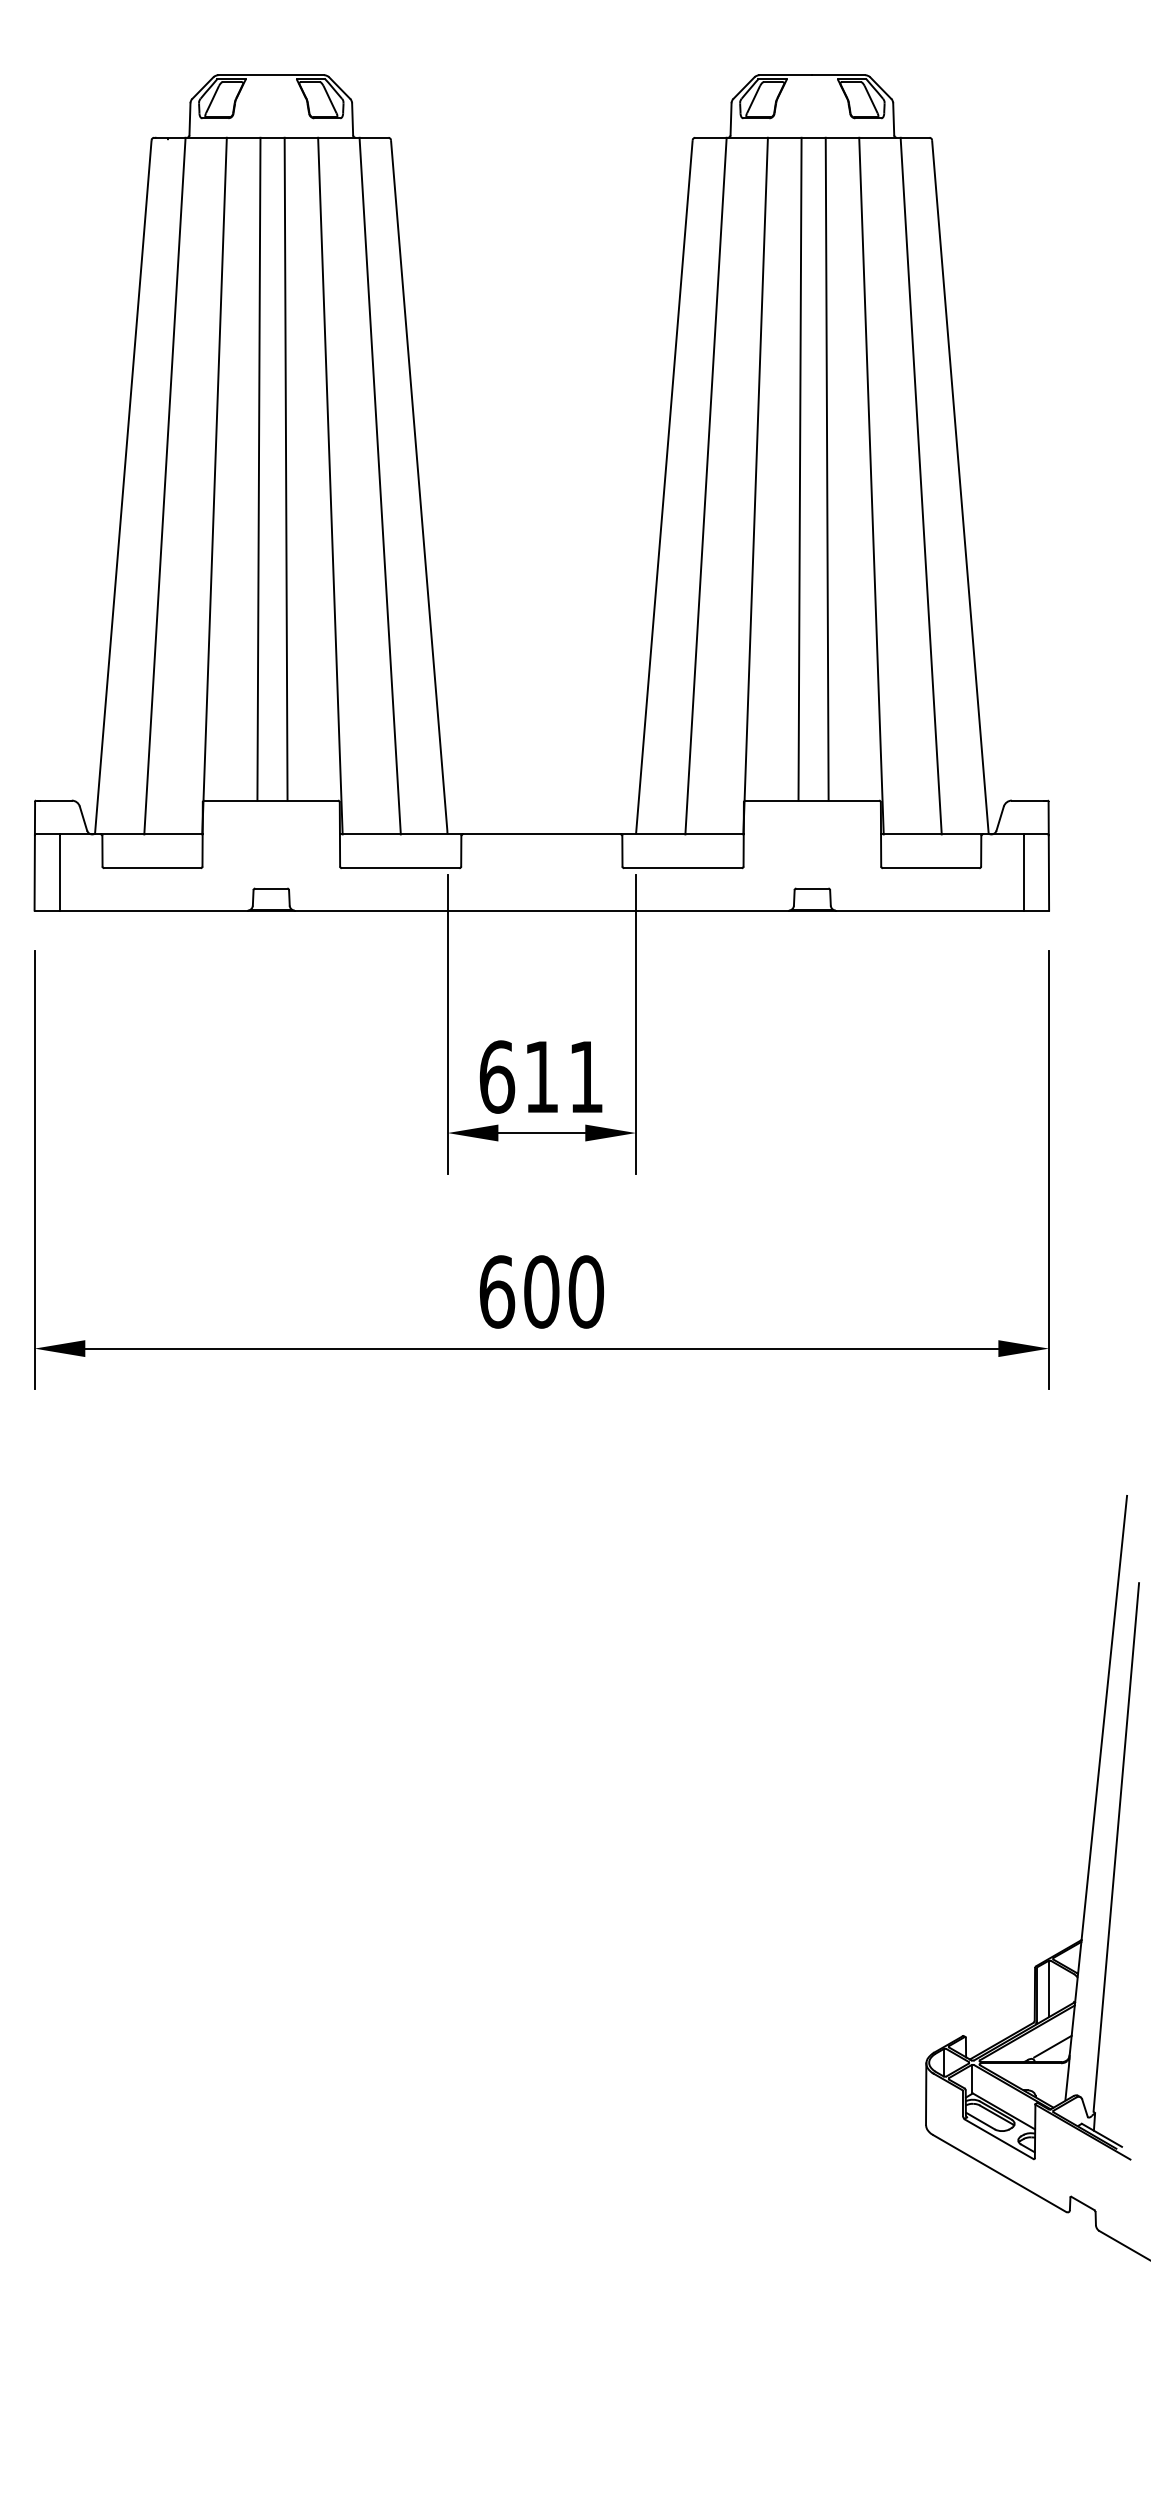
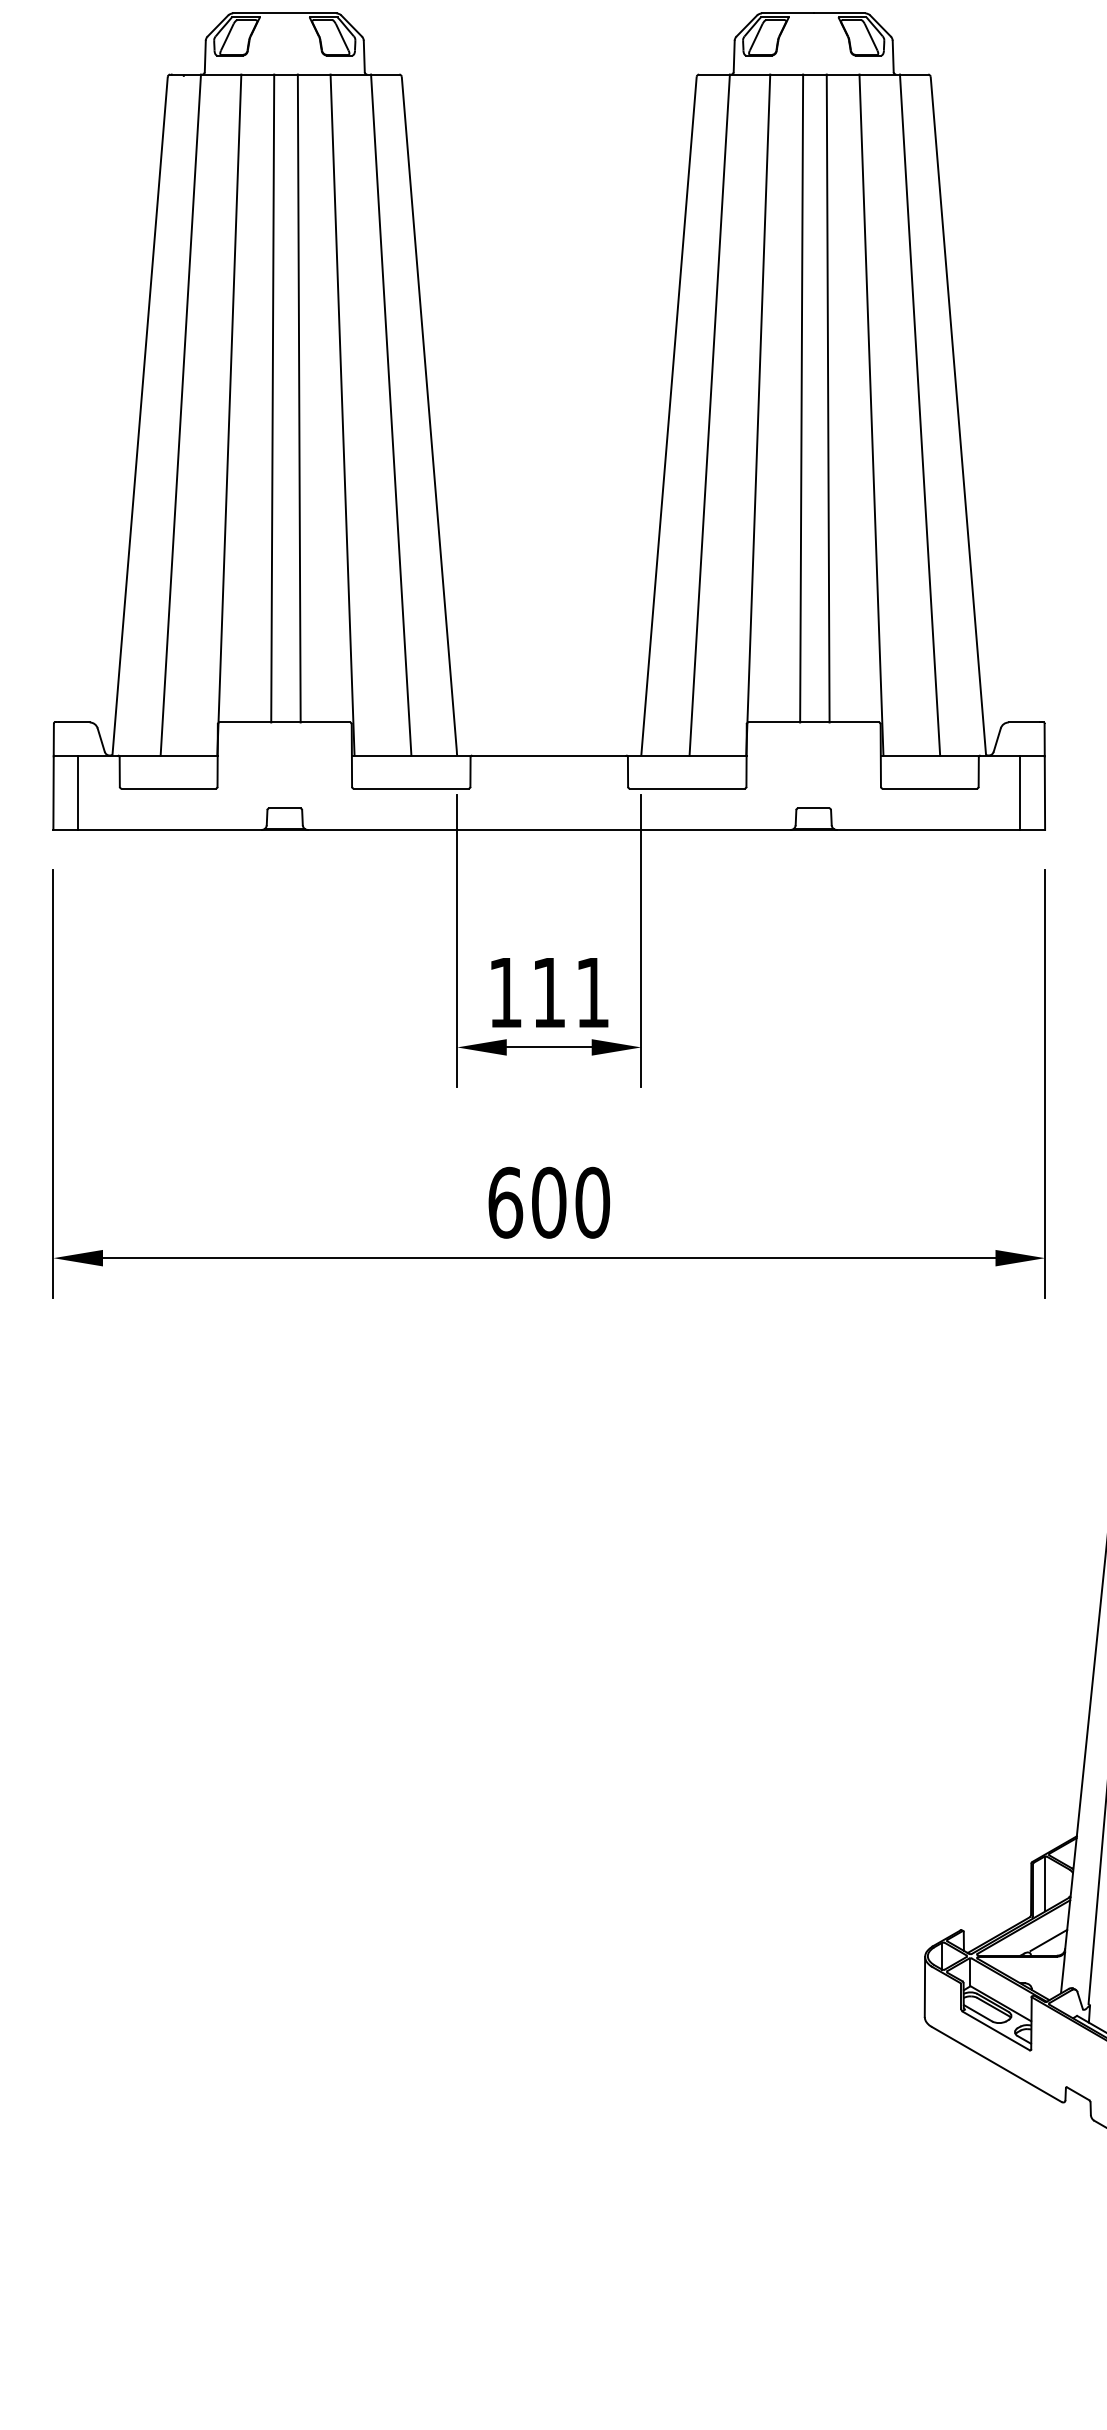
text: (497, 1076) -> (505, 992), 611 -> 111

